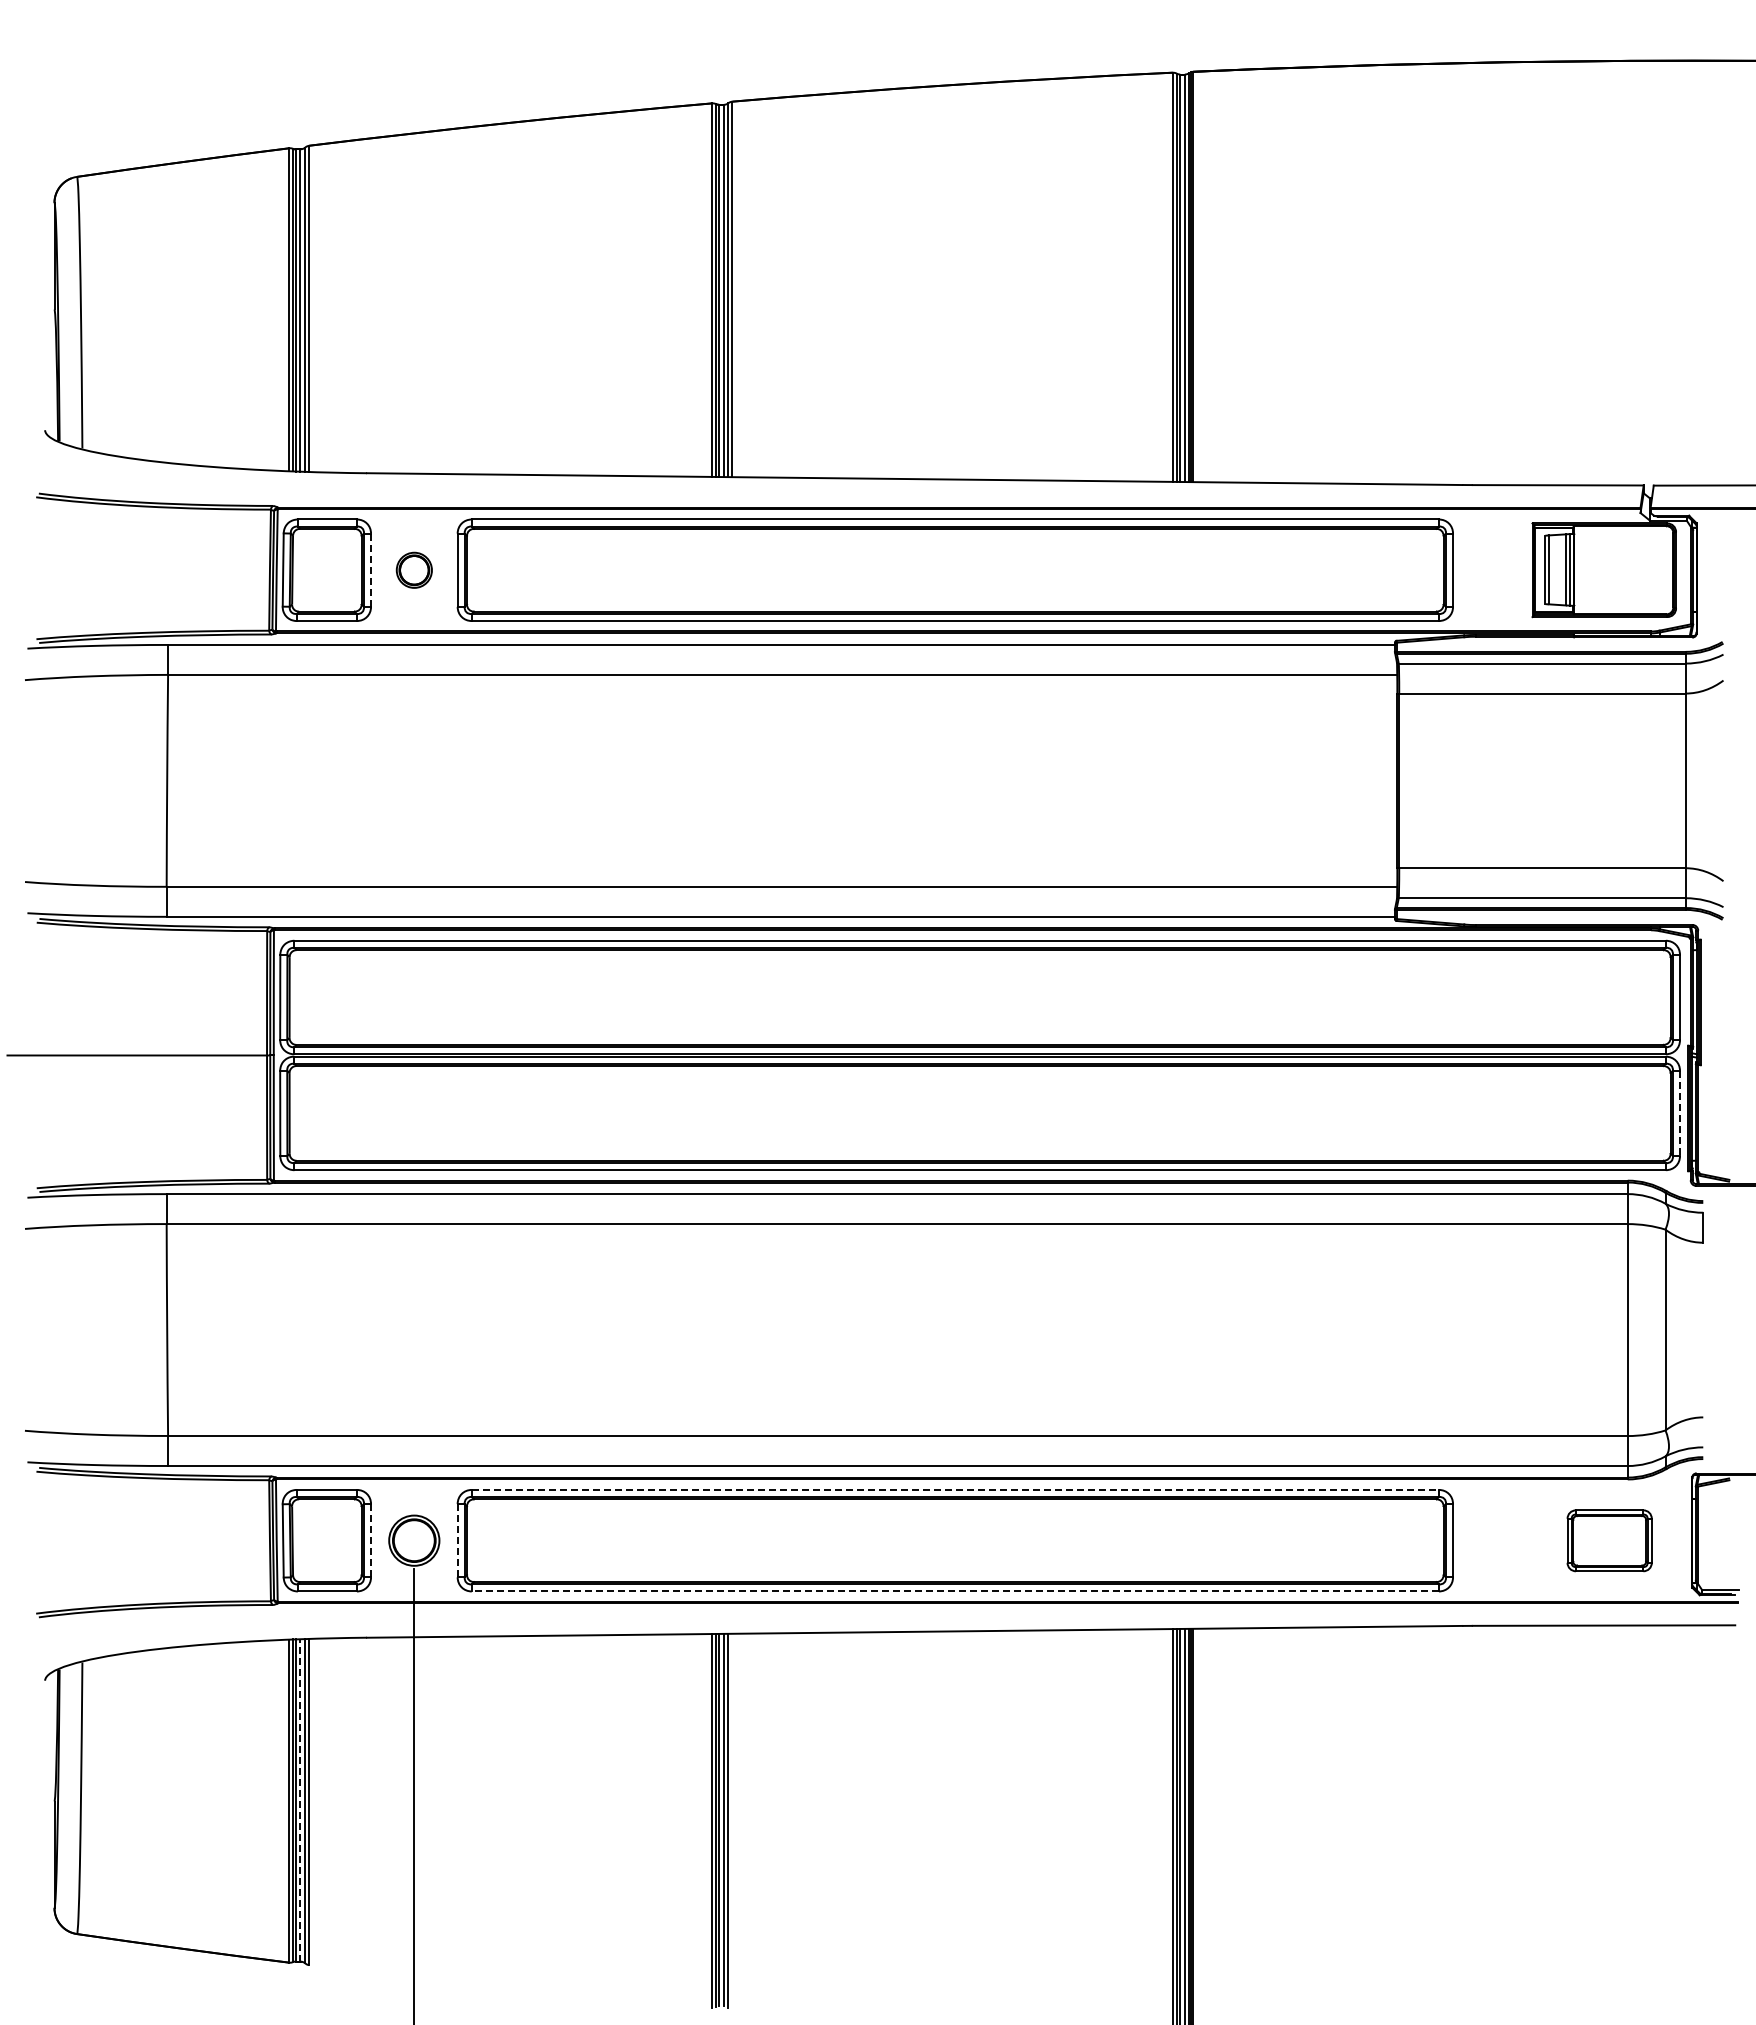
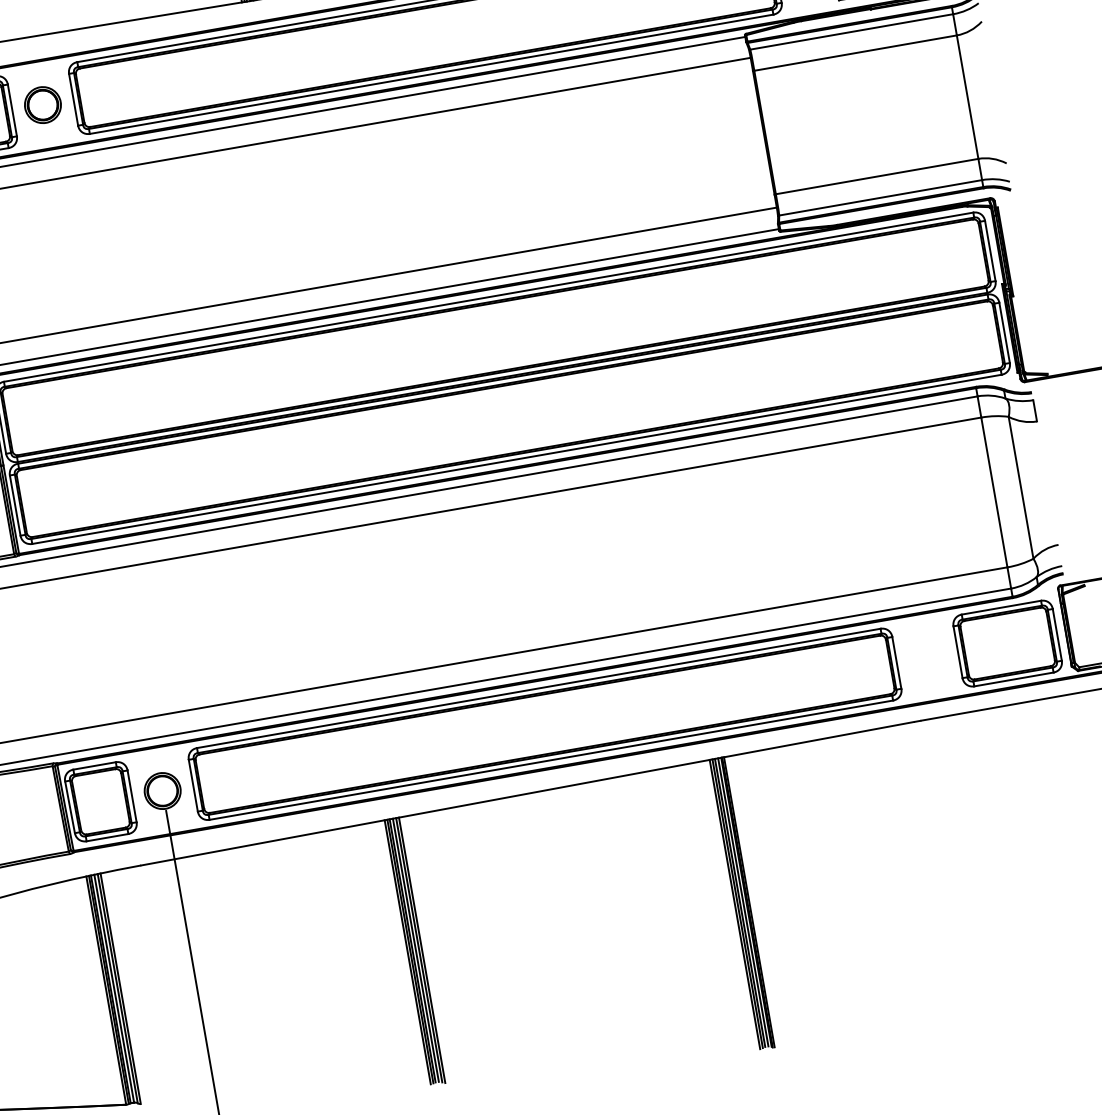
line: (371, 570) -> (12, 110), dashed -> solid
part: (414, 570) -> (43, 105), size x1.43
line: (1680, 1113) -> (1004, 332), dashed -> solid
line: (955, 1489) -> (538, 688), dashed -> solid
line: (371, 1540) -> (132, 796), dashed -> solid
line: (457, 1540) -> (193, 785), dashed -> solid
part: (1609, 1540) -> (1007, 643), size x1.67
line: (955, 1591) -> (551, 760), dashed -> solid
line: (300, 1799) -> (114, 988), dashed -> solid
line: (732, 1821) -> (422, 950), added

